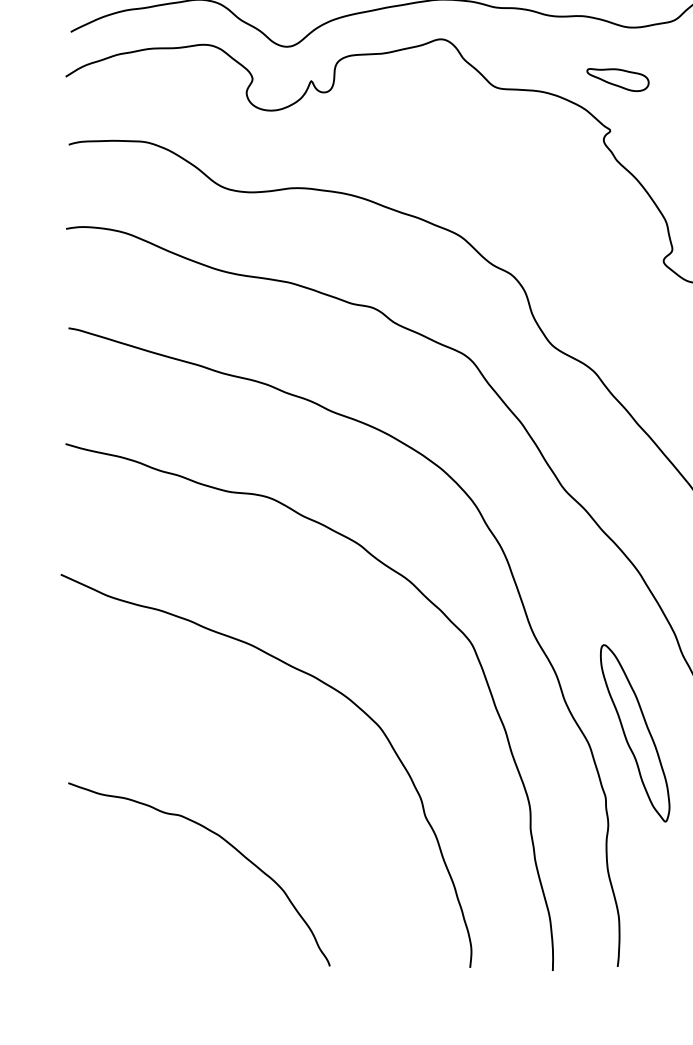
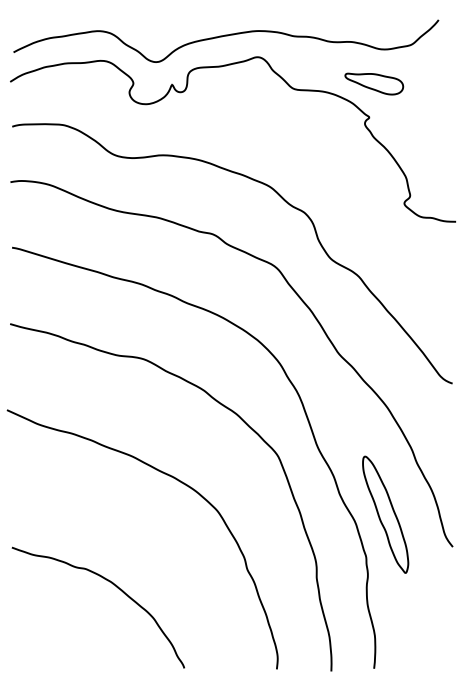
part: (618, 79) -> (374, 83), size x1.43

